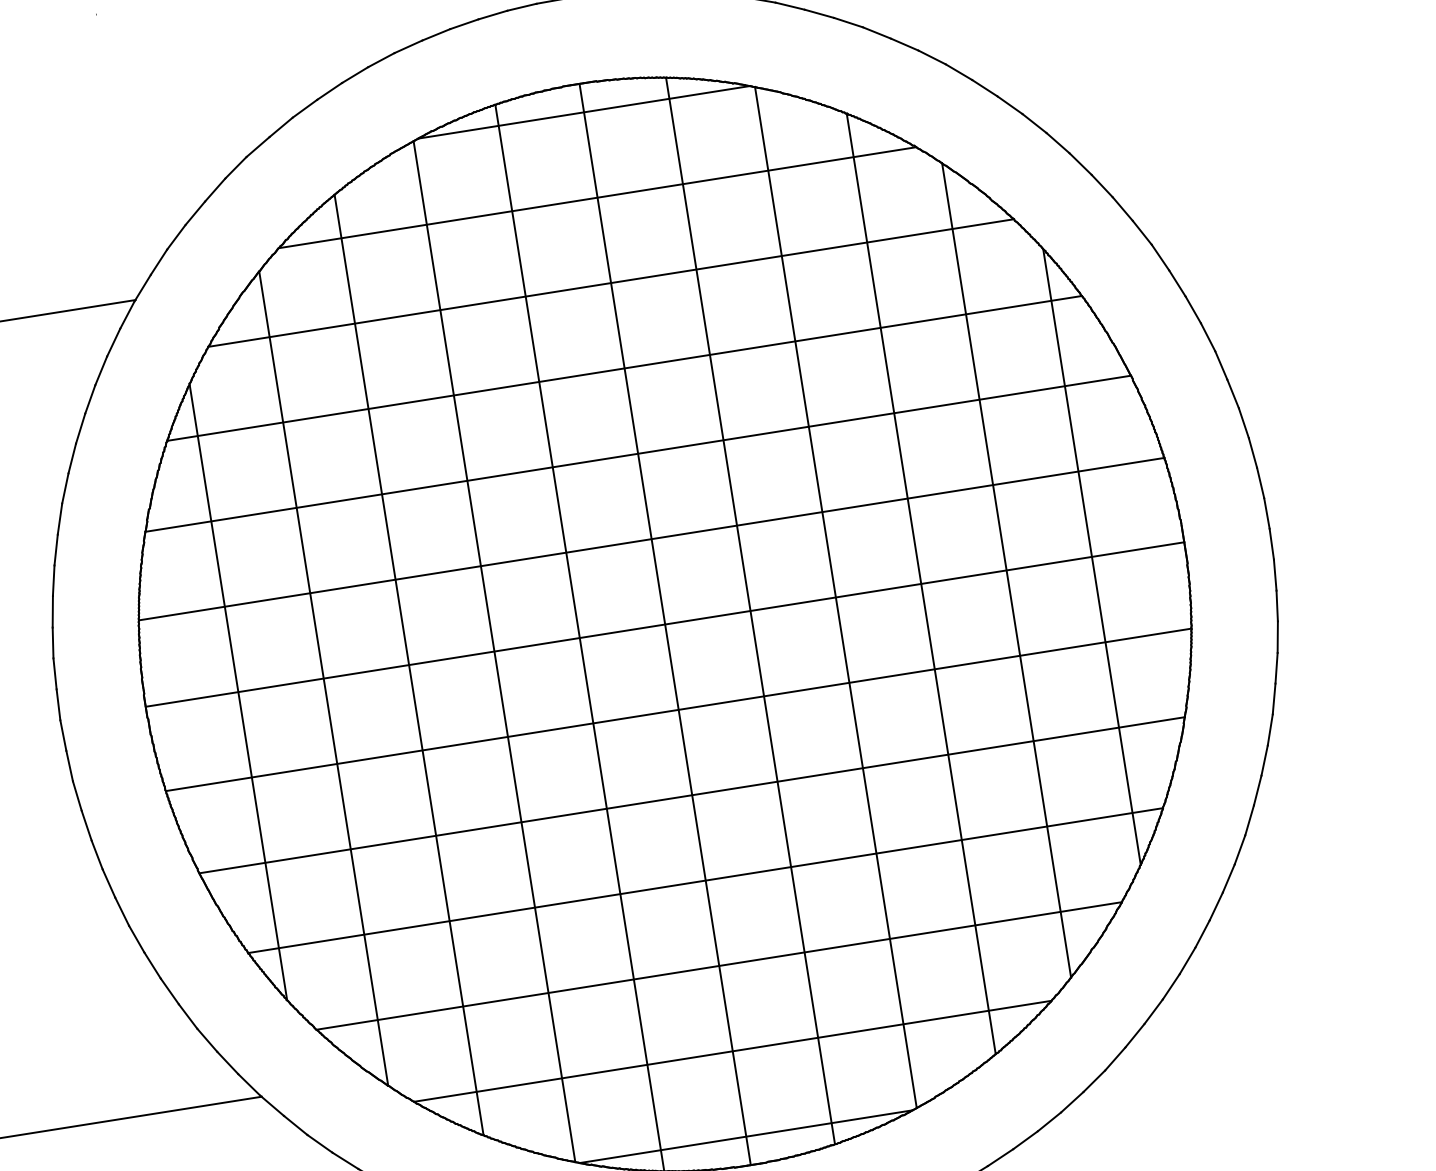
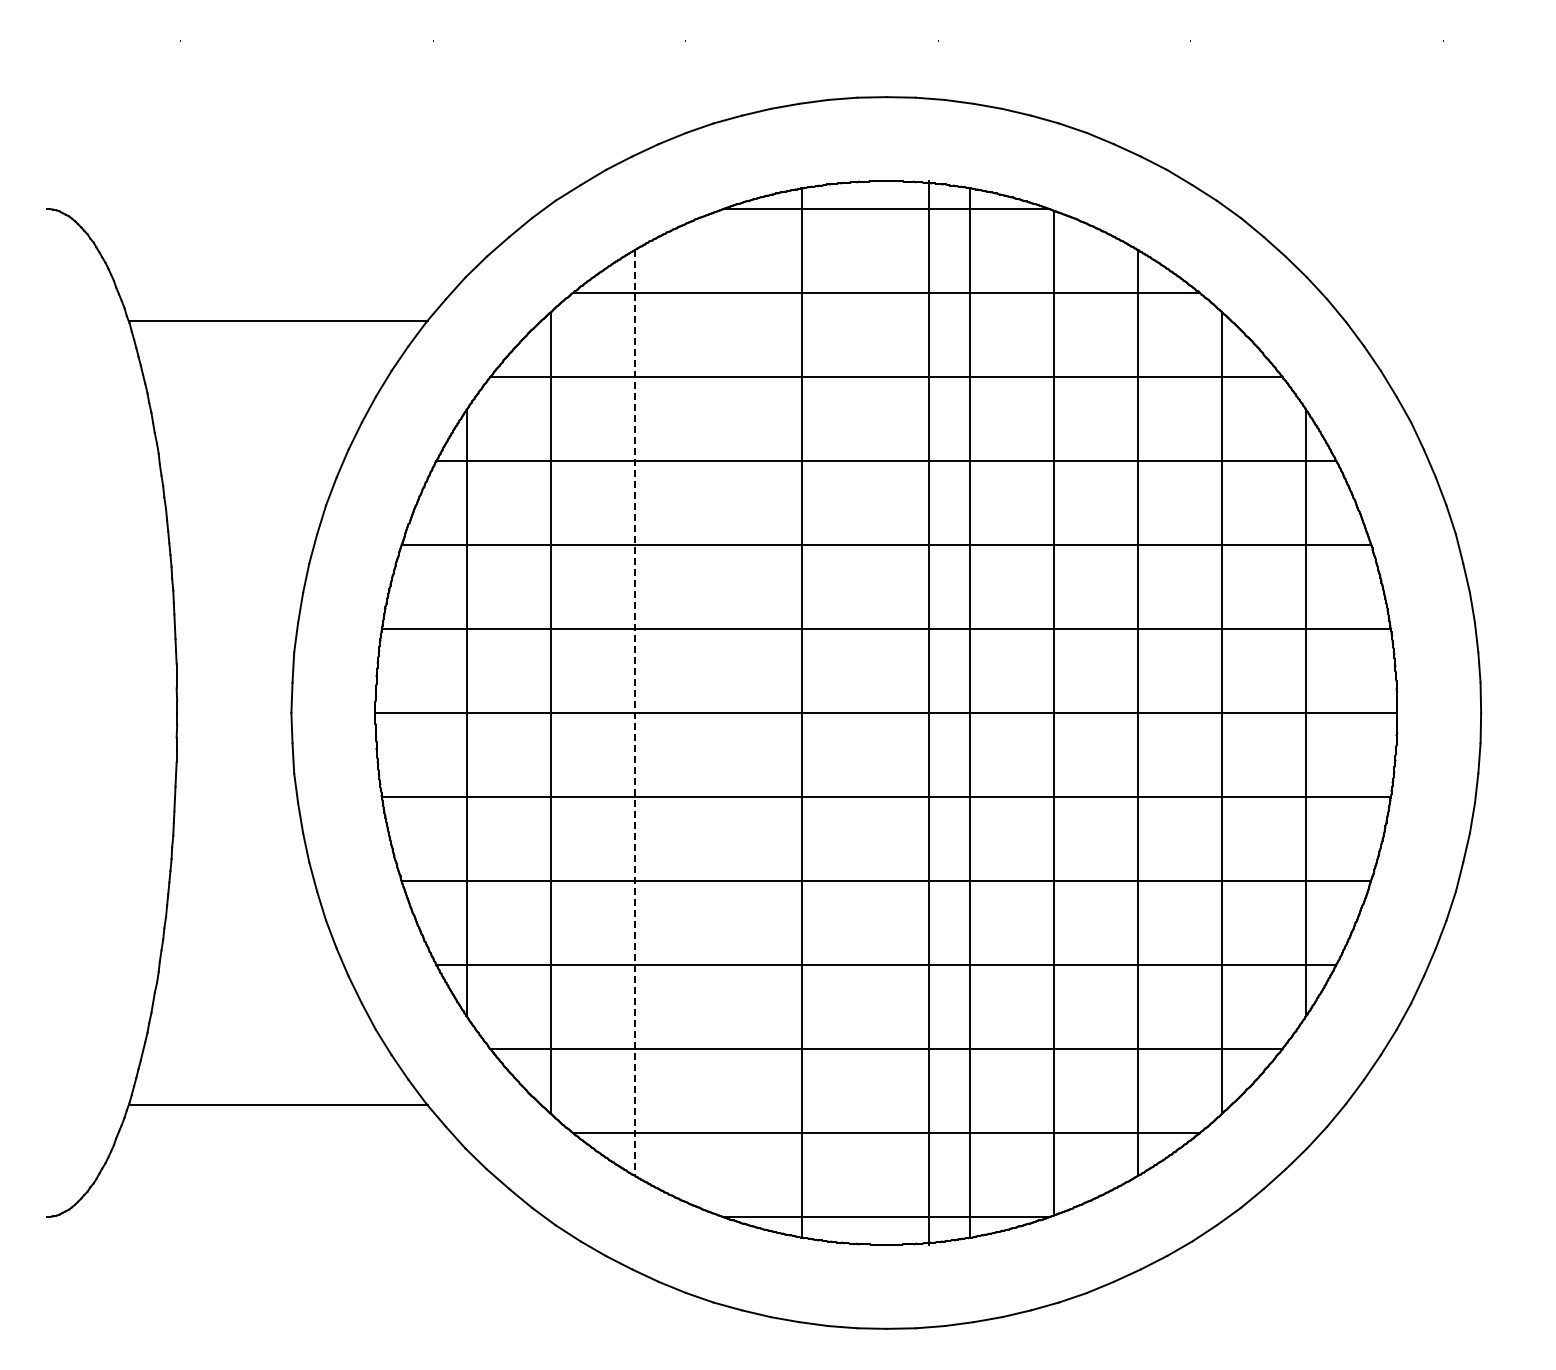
line: (665, 623) -> (929, 712), moved
line: (494, 651) -> (718, 712), removed
line: (409, 664) -> (634, 712), solid -> dashed

